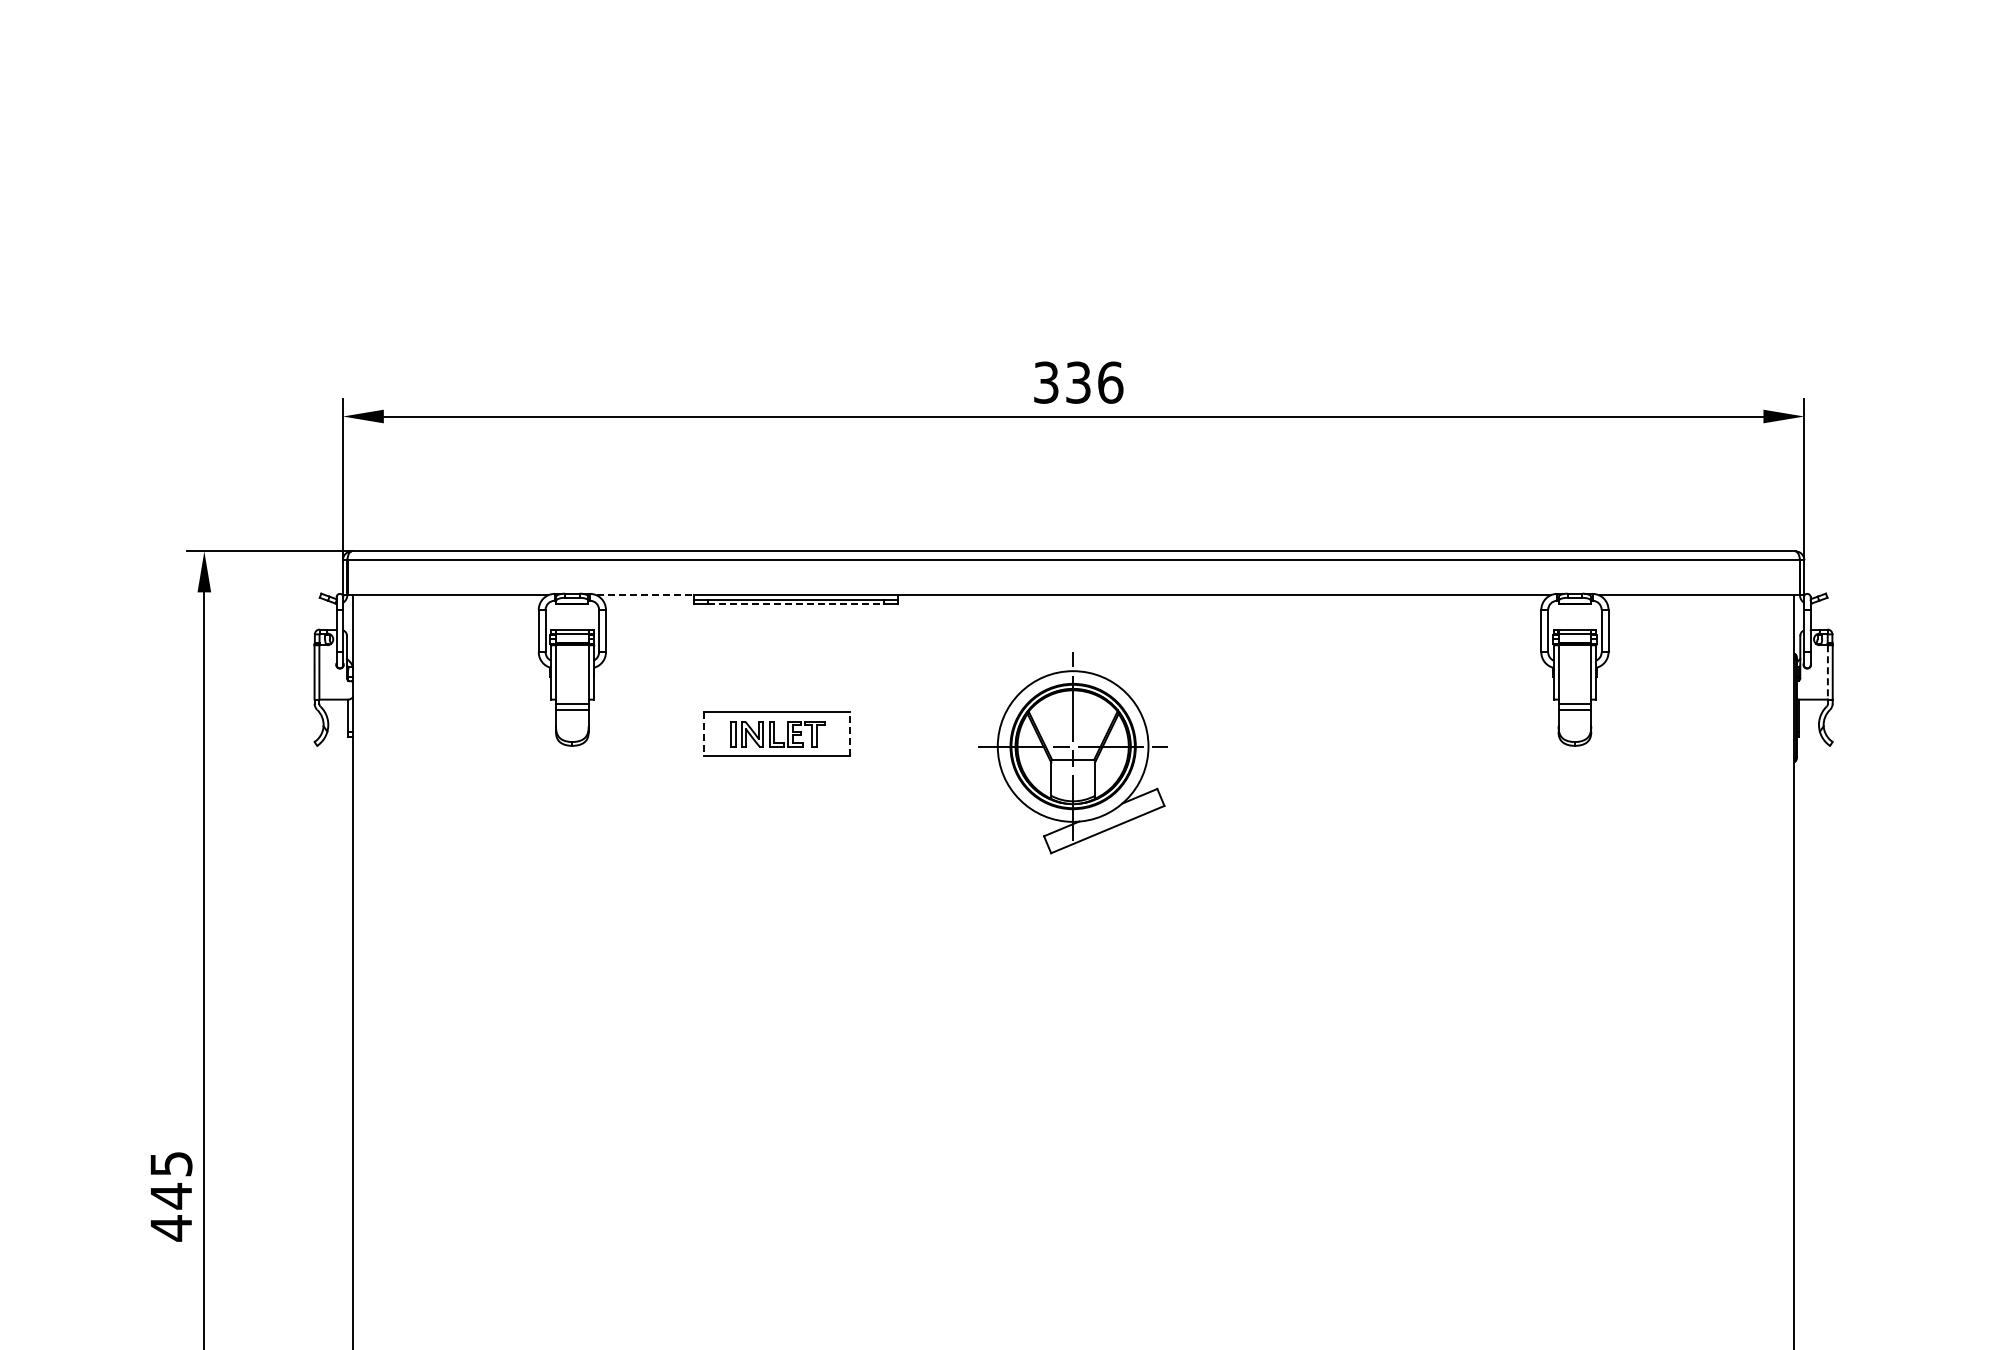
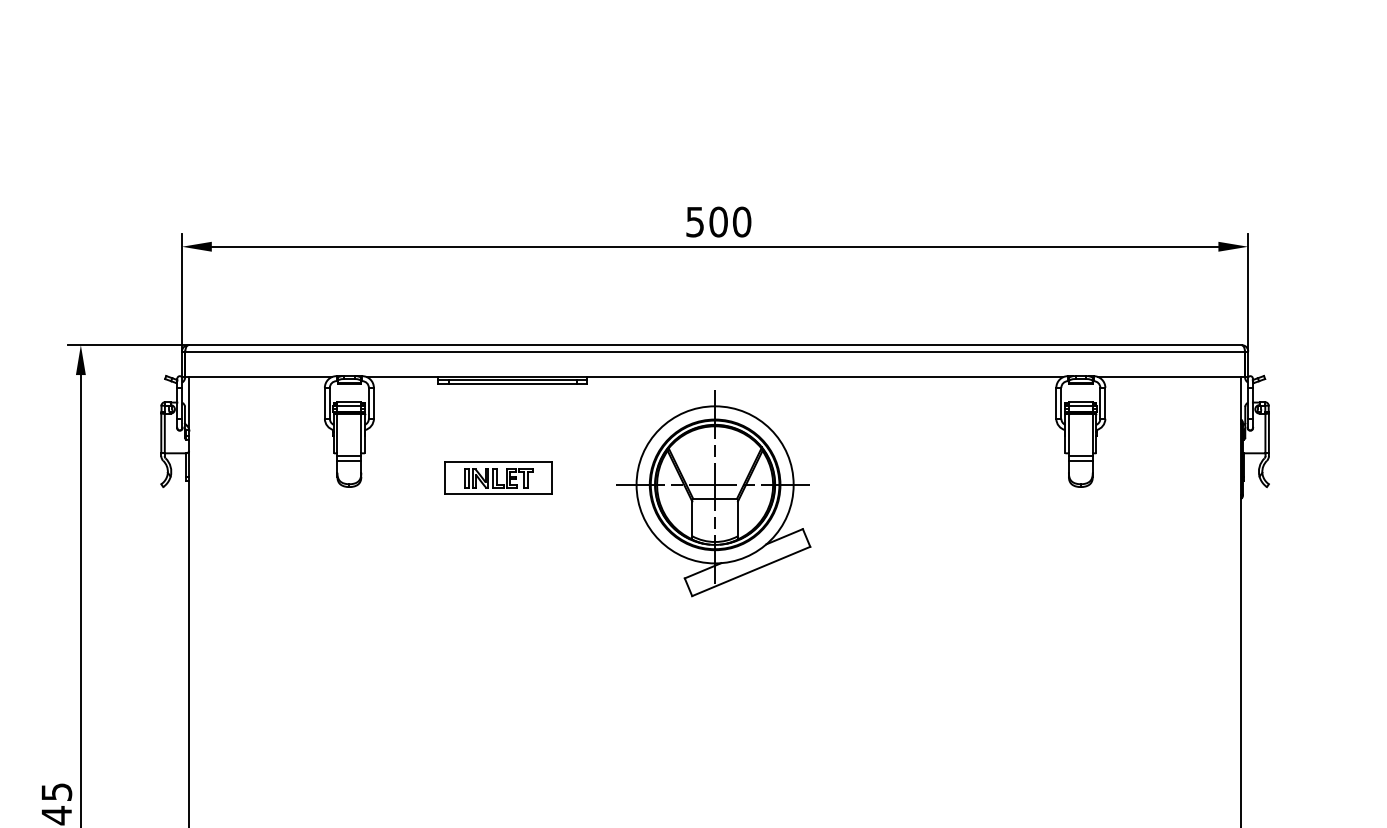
text: (1078, 382) -> (718, 221), 336 -> 500
line: (645, 595) -> (402, 377), dashed -> solid
line: (795, 604) -> (512, 383), dashed -> solid
line: (1827, 672) -> (1265, 433), dashed -> solid
line: (703, 734) -> (445, 478), dashed -> solid
line: (850, 734) -> (552, 478), dashed -> solid
part: (1071, 754) -> (713, 493), size x1.43

